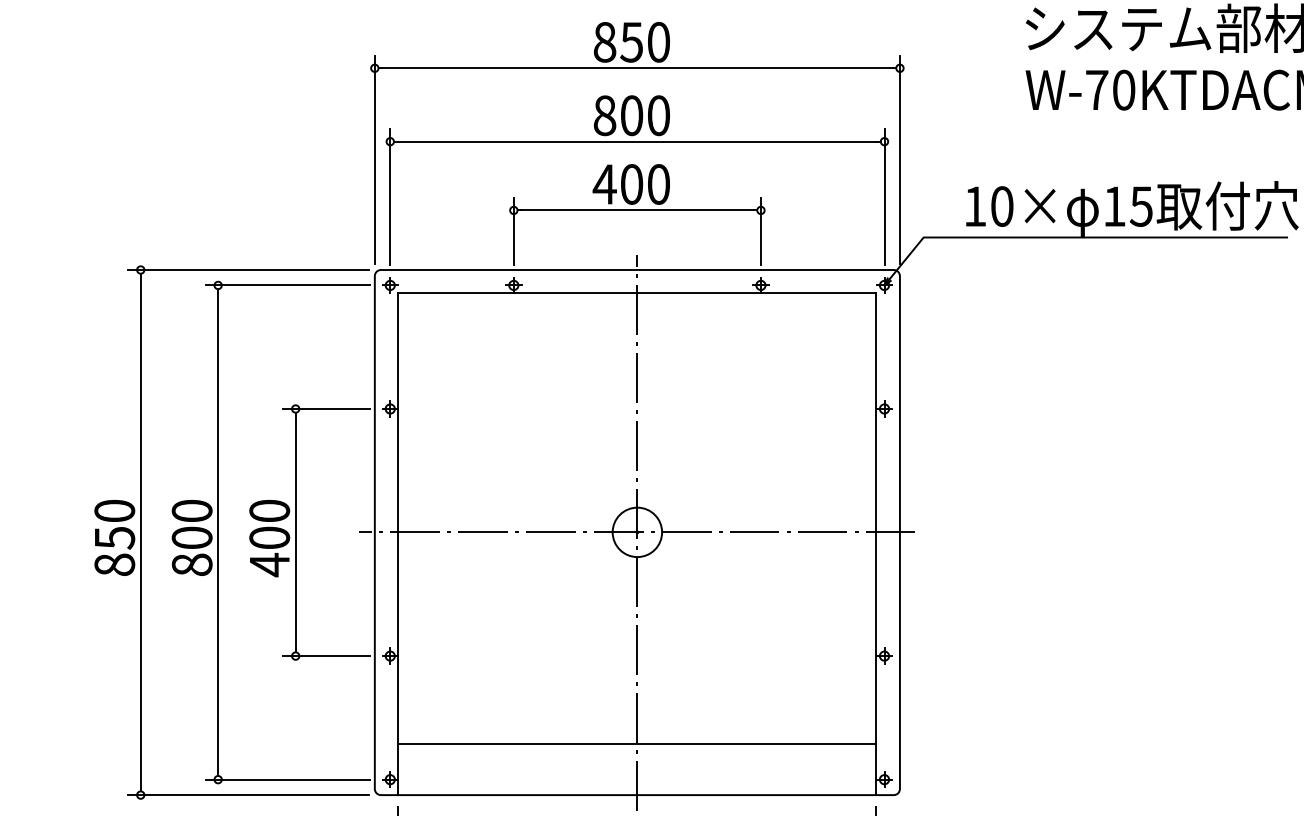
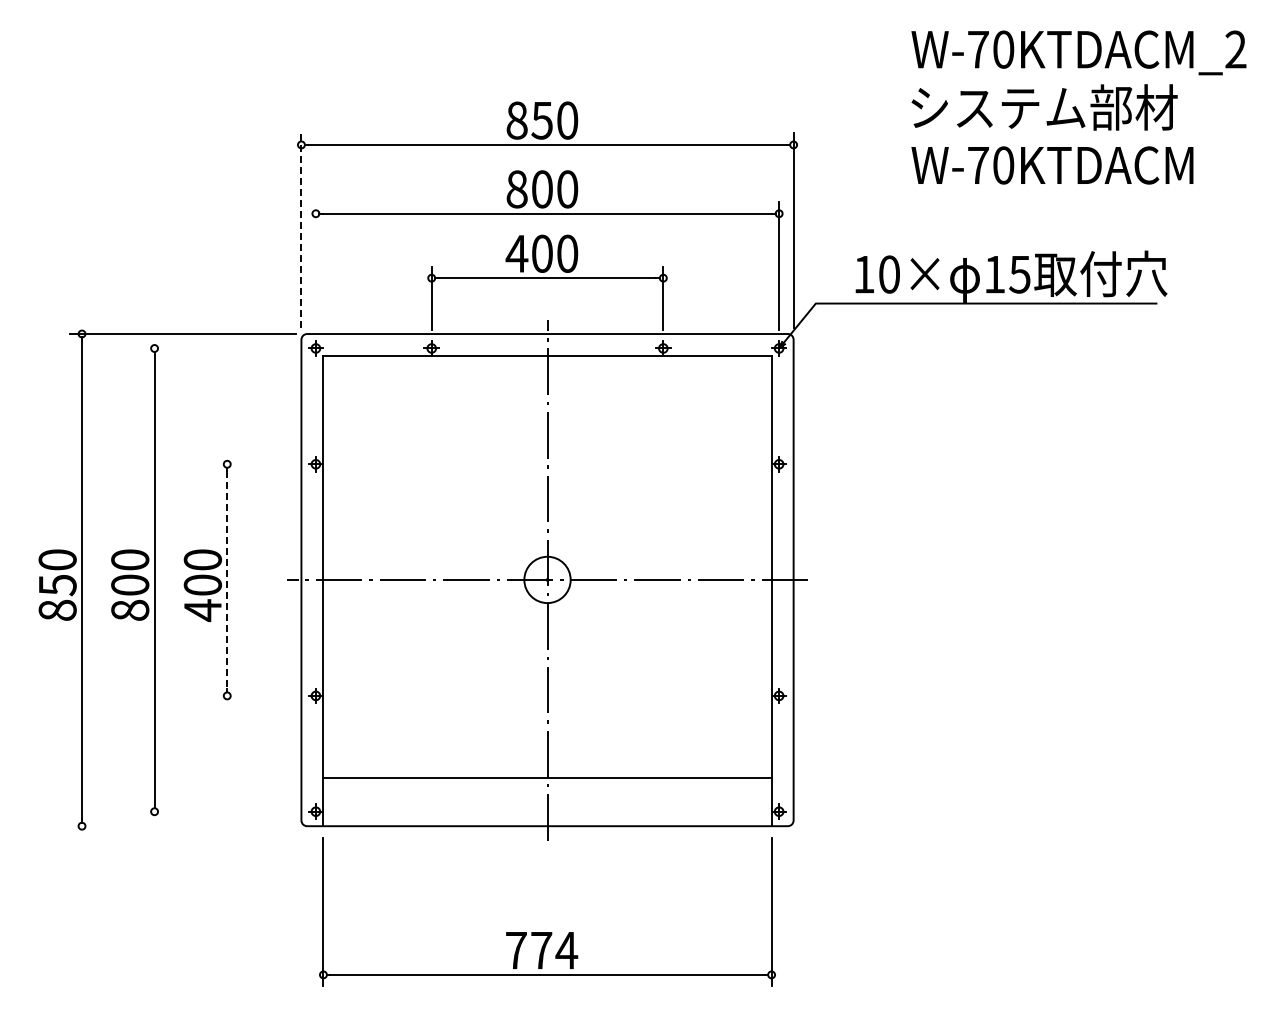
line: (374, 159) -> (301, 230), solid -> dashed
line: (389, 196) -> (315, 265), removed
line: (288, 285) -> (220, 348), removed
line: (326, 409) -> (256, 464), removed
line: (295, 532) -> (227, 580), solid -> dashed
line: (326, 655) -> (256, 695), removed
line: (288, 779) -> (220, 811), removed
line: (247, 795) -> (182, 826), removed

